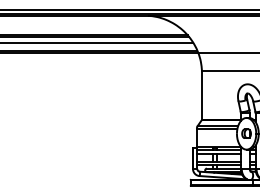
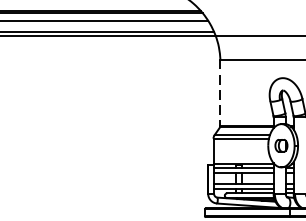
line: (201, 95) -> (219, 93), solid -> dashed

